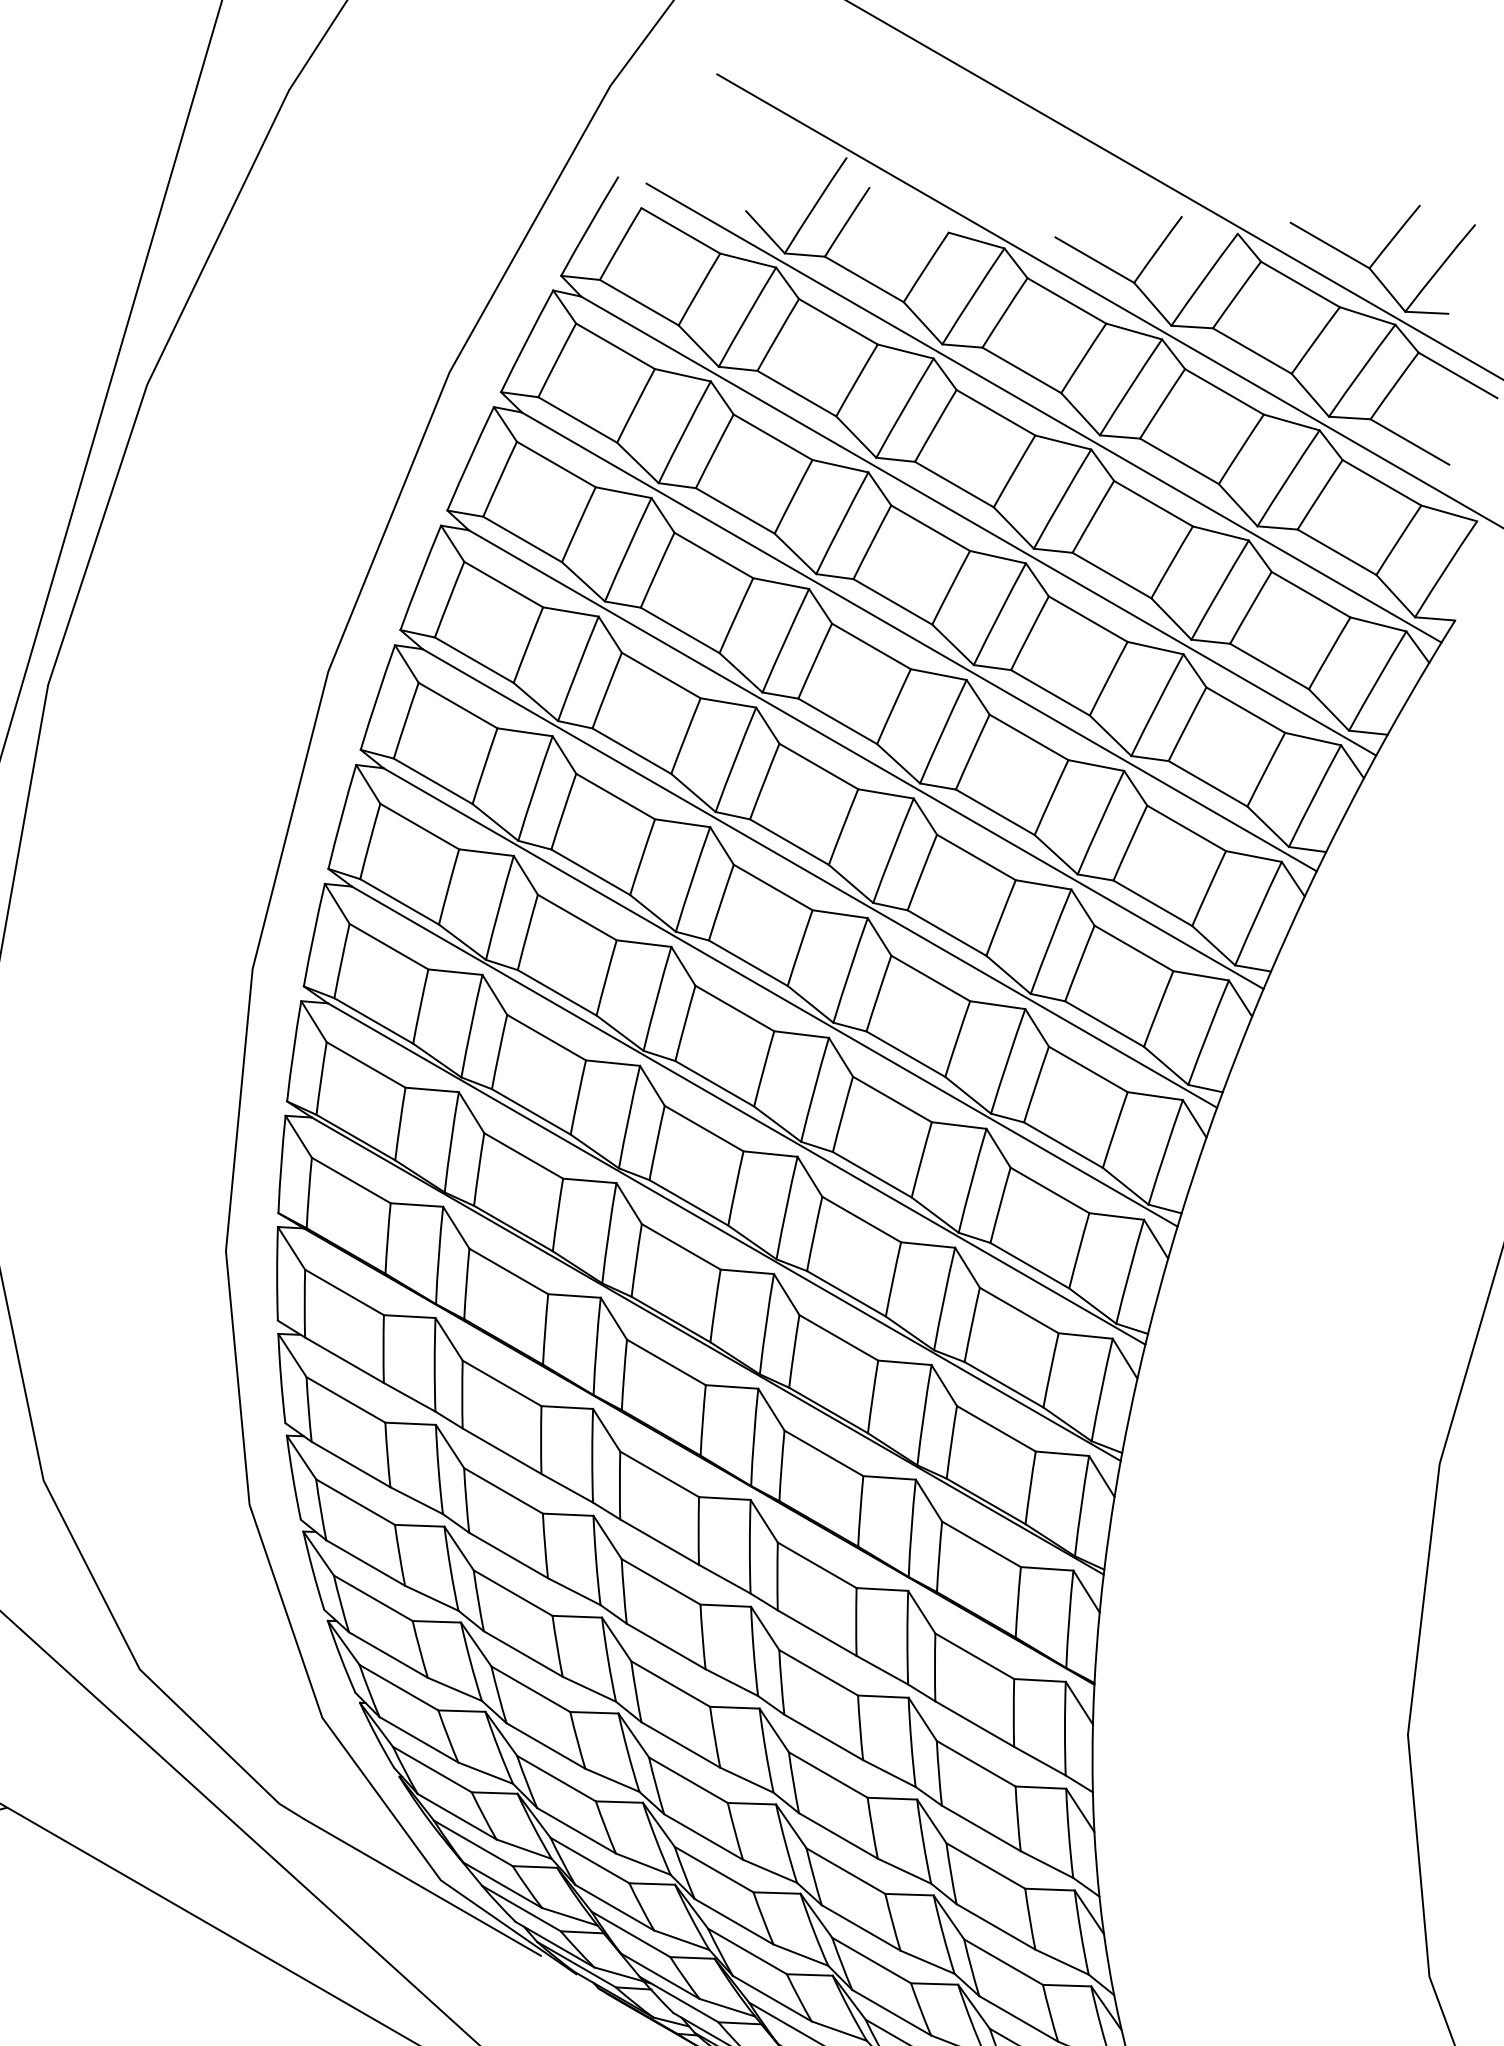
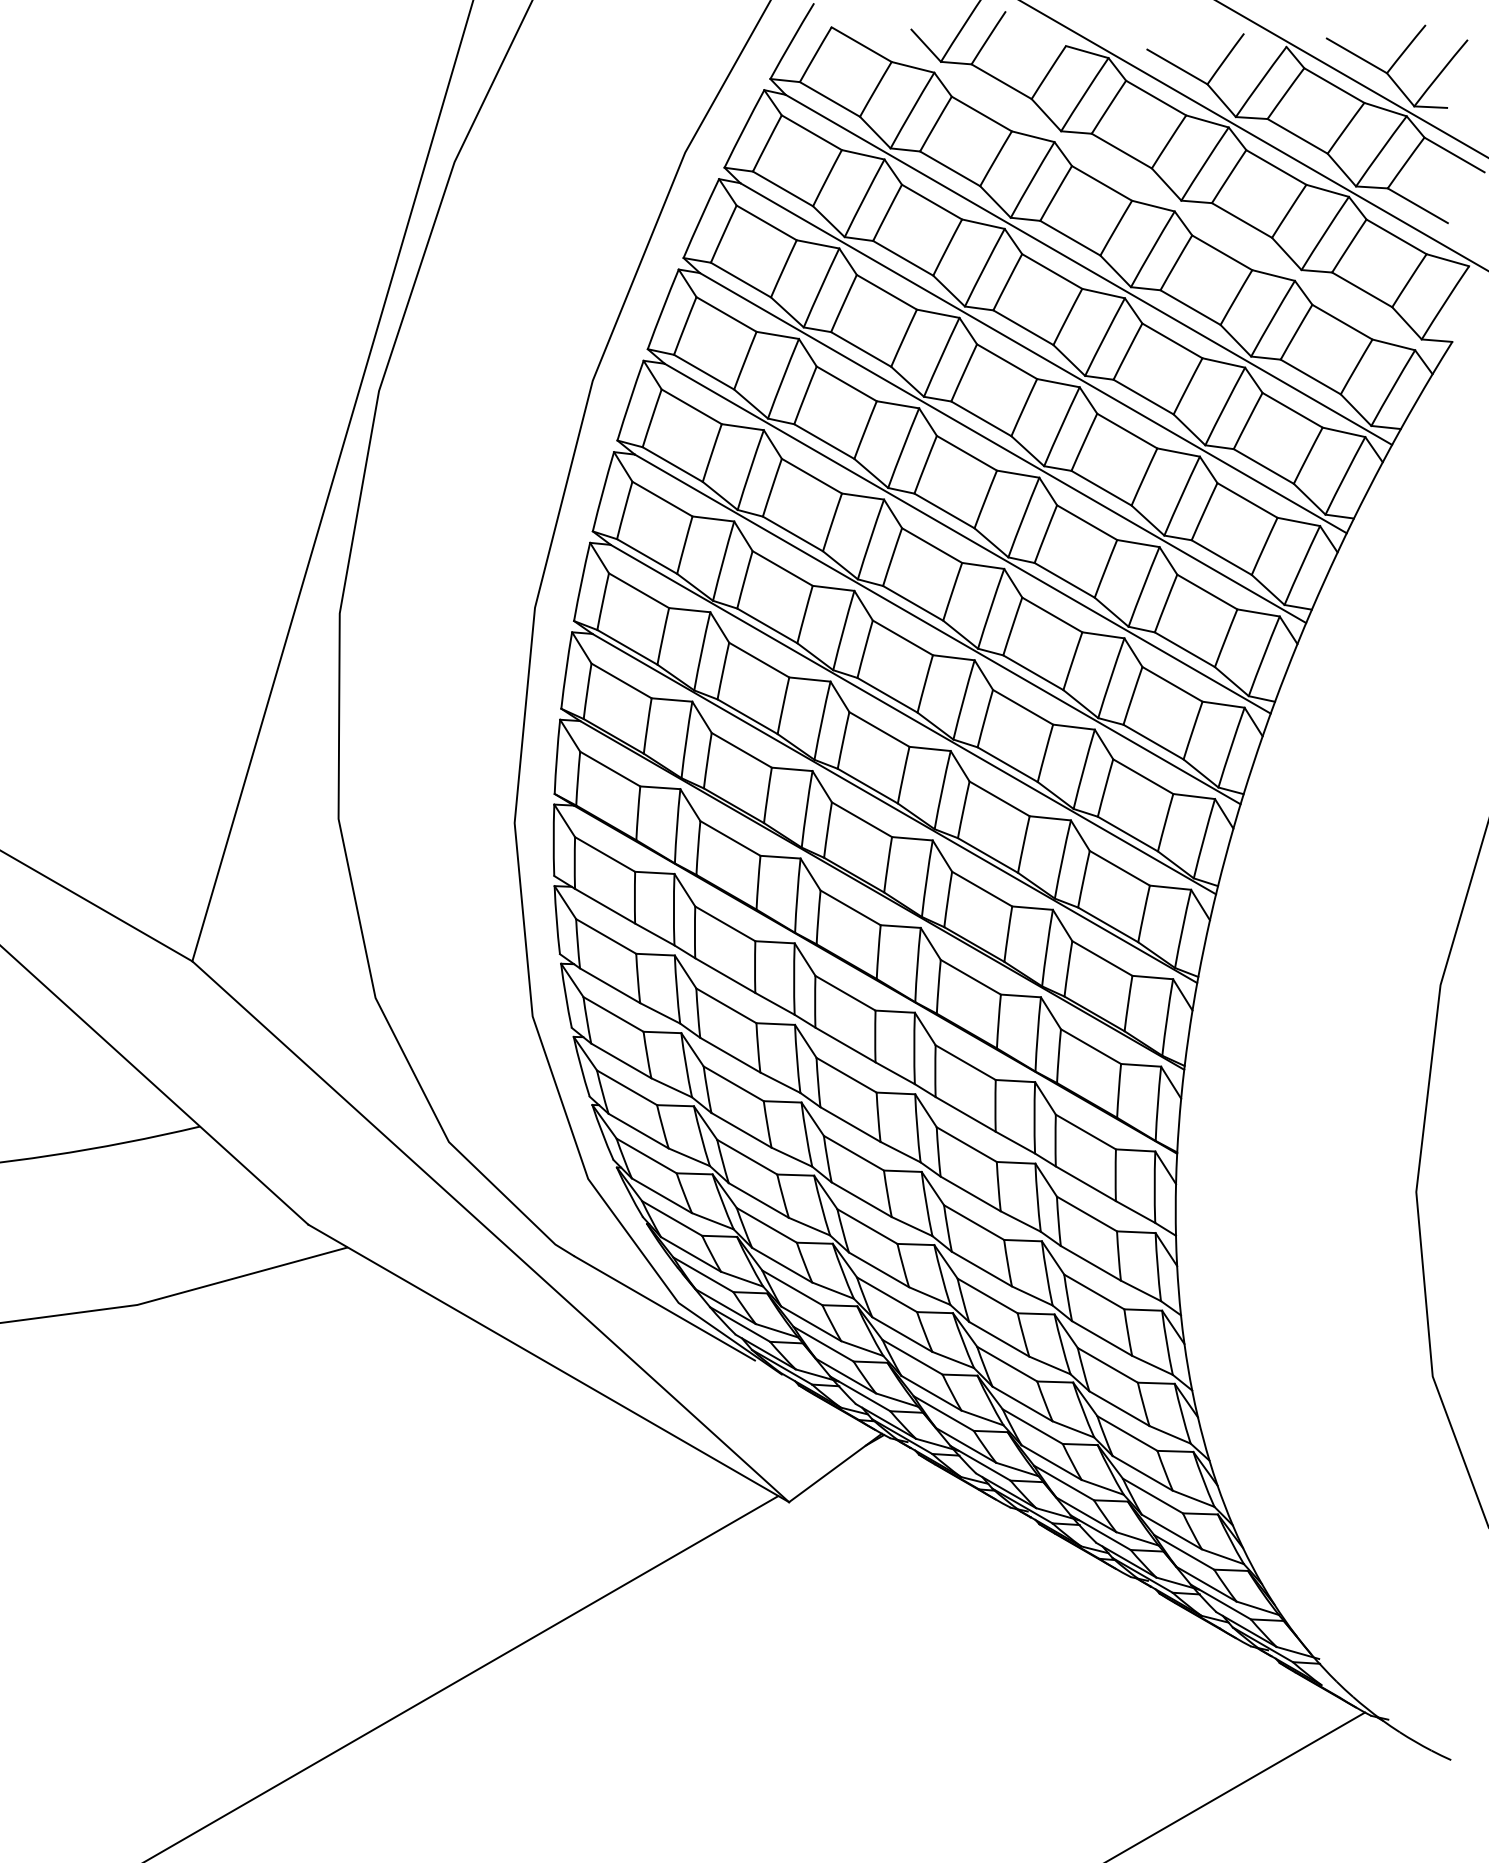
line: (1043, 412) -> (1138, 183), removed

